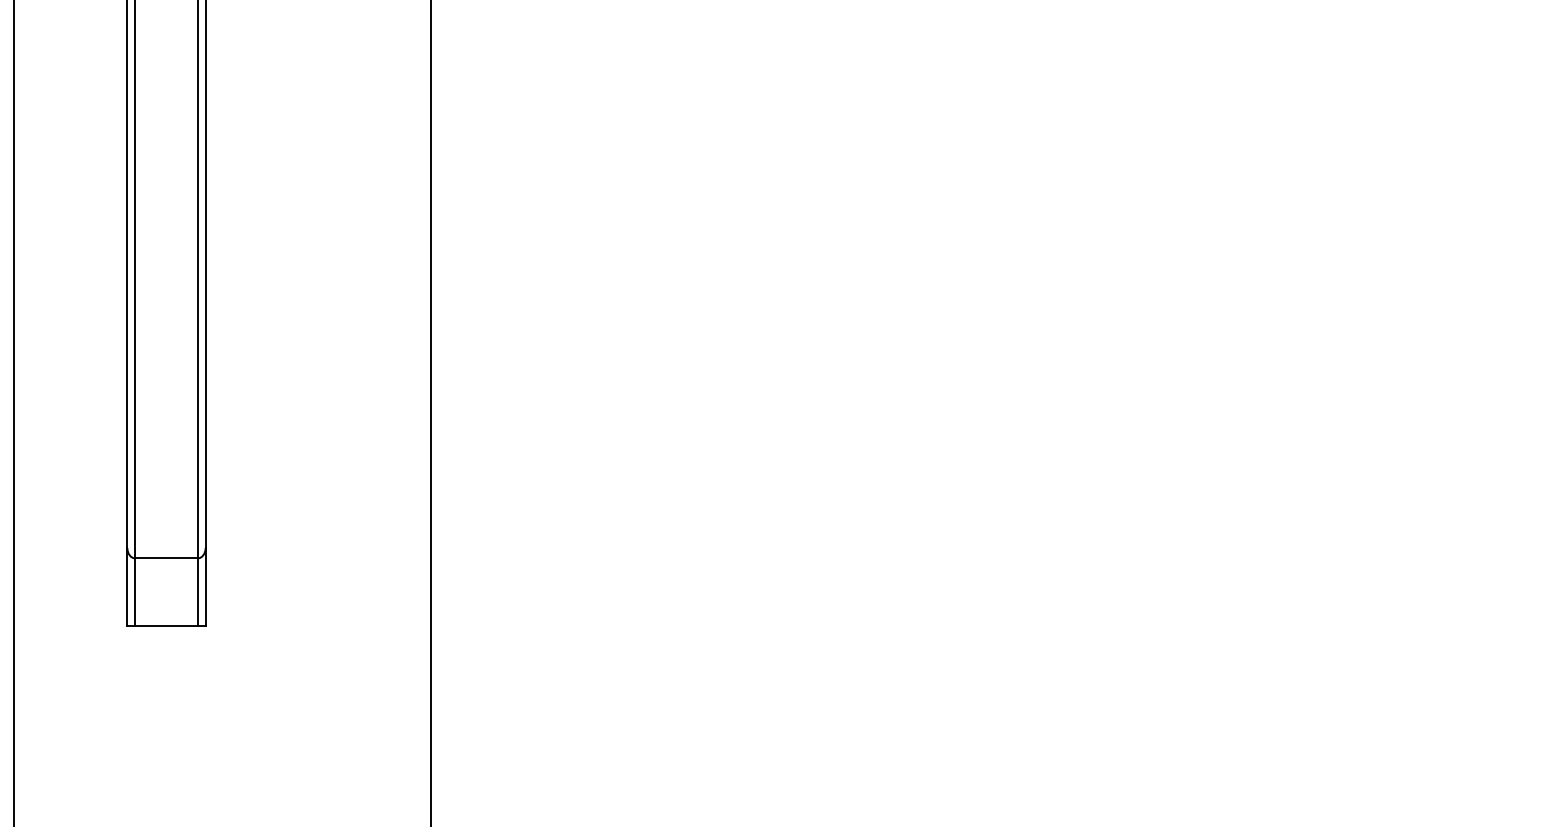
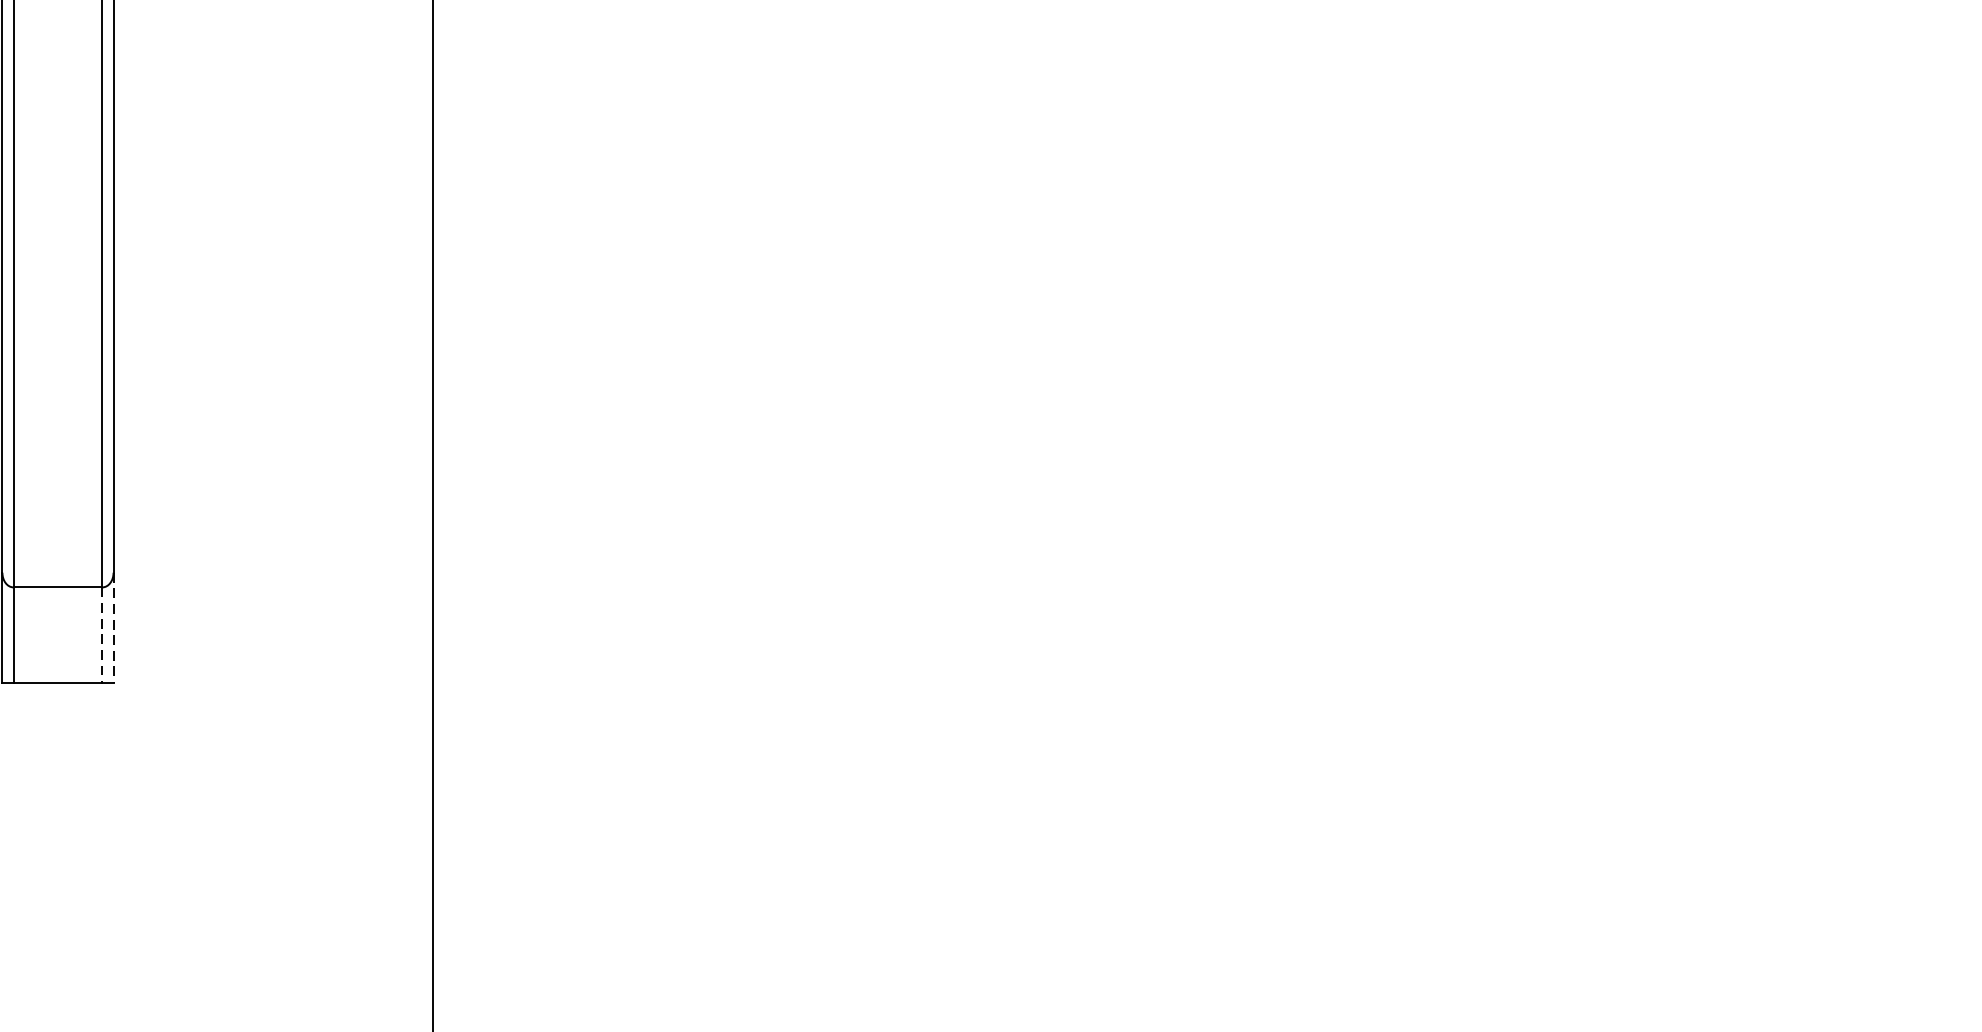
line: (205, 586) -> (113, 627), solid -> dashed
line: (197, 592) -> (101, 635), solid -> dashed

